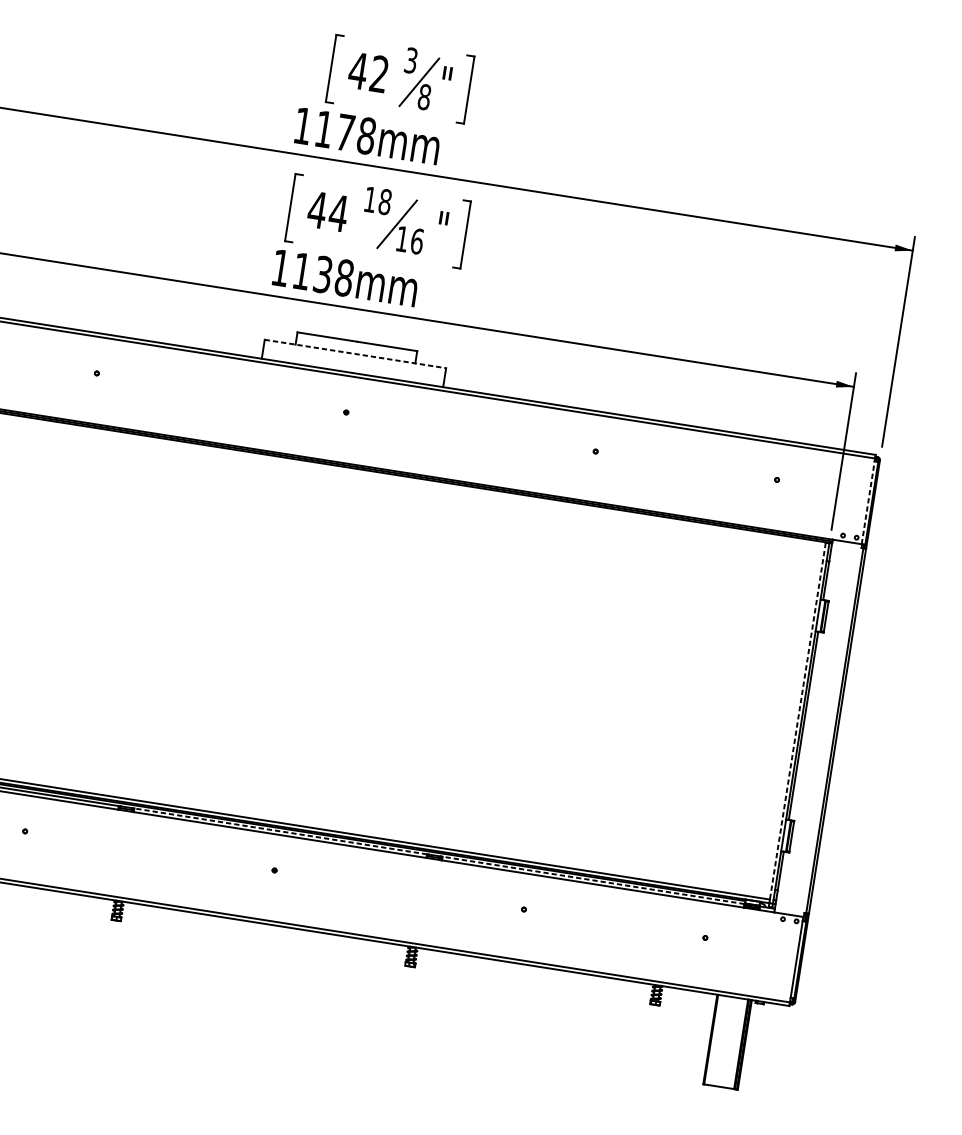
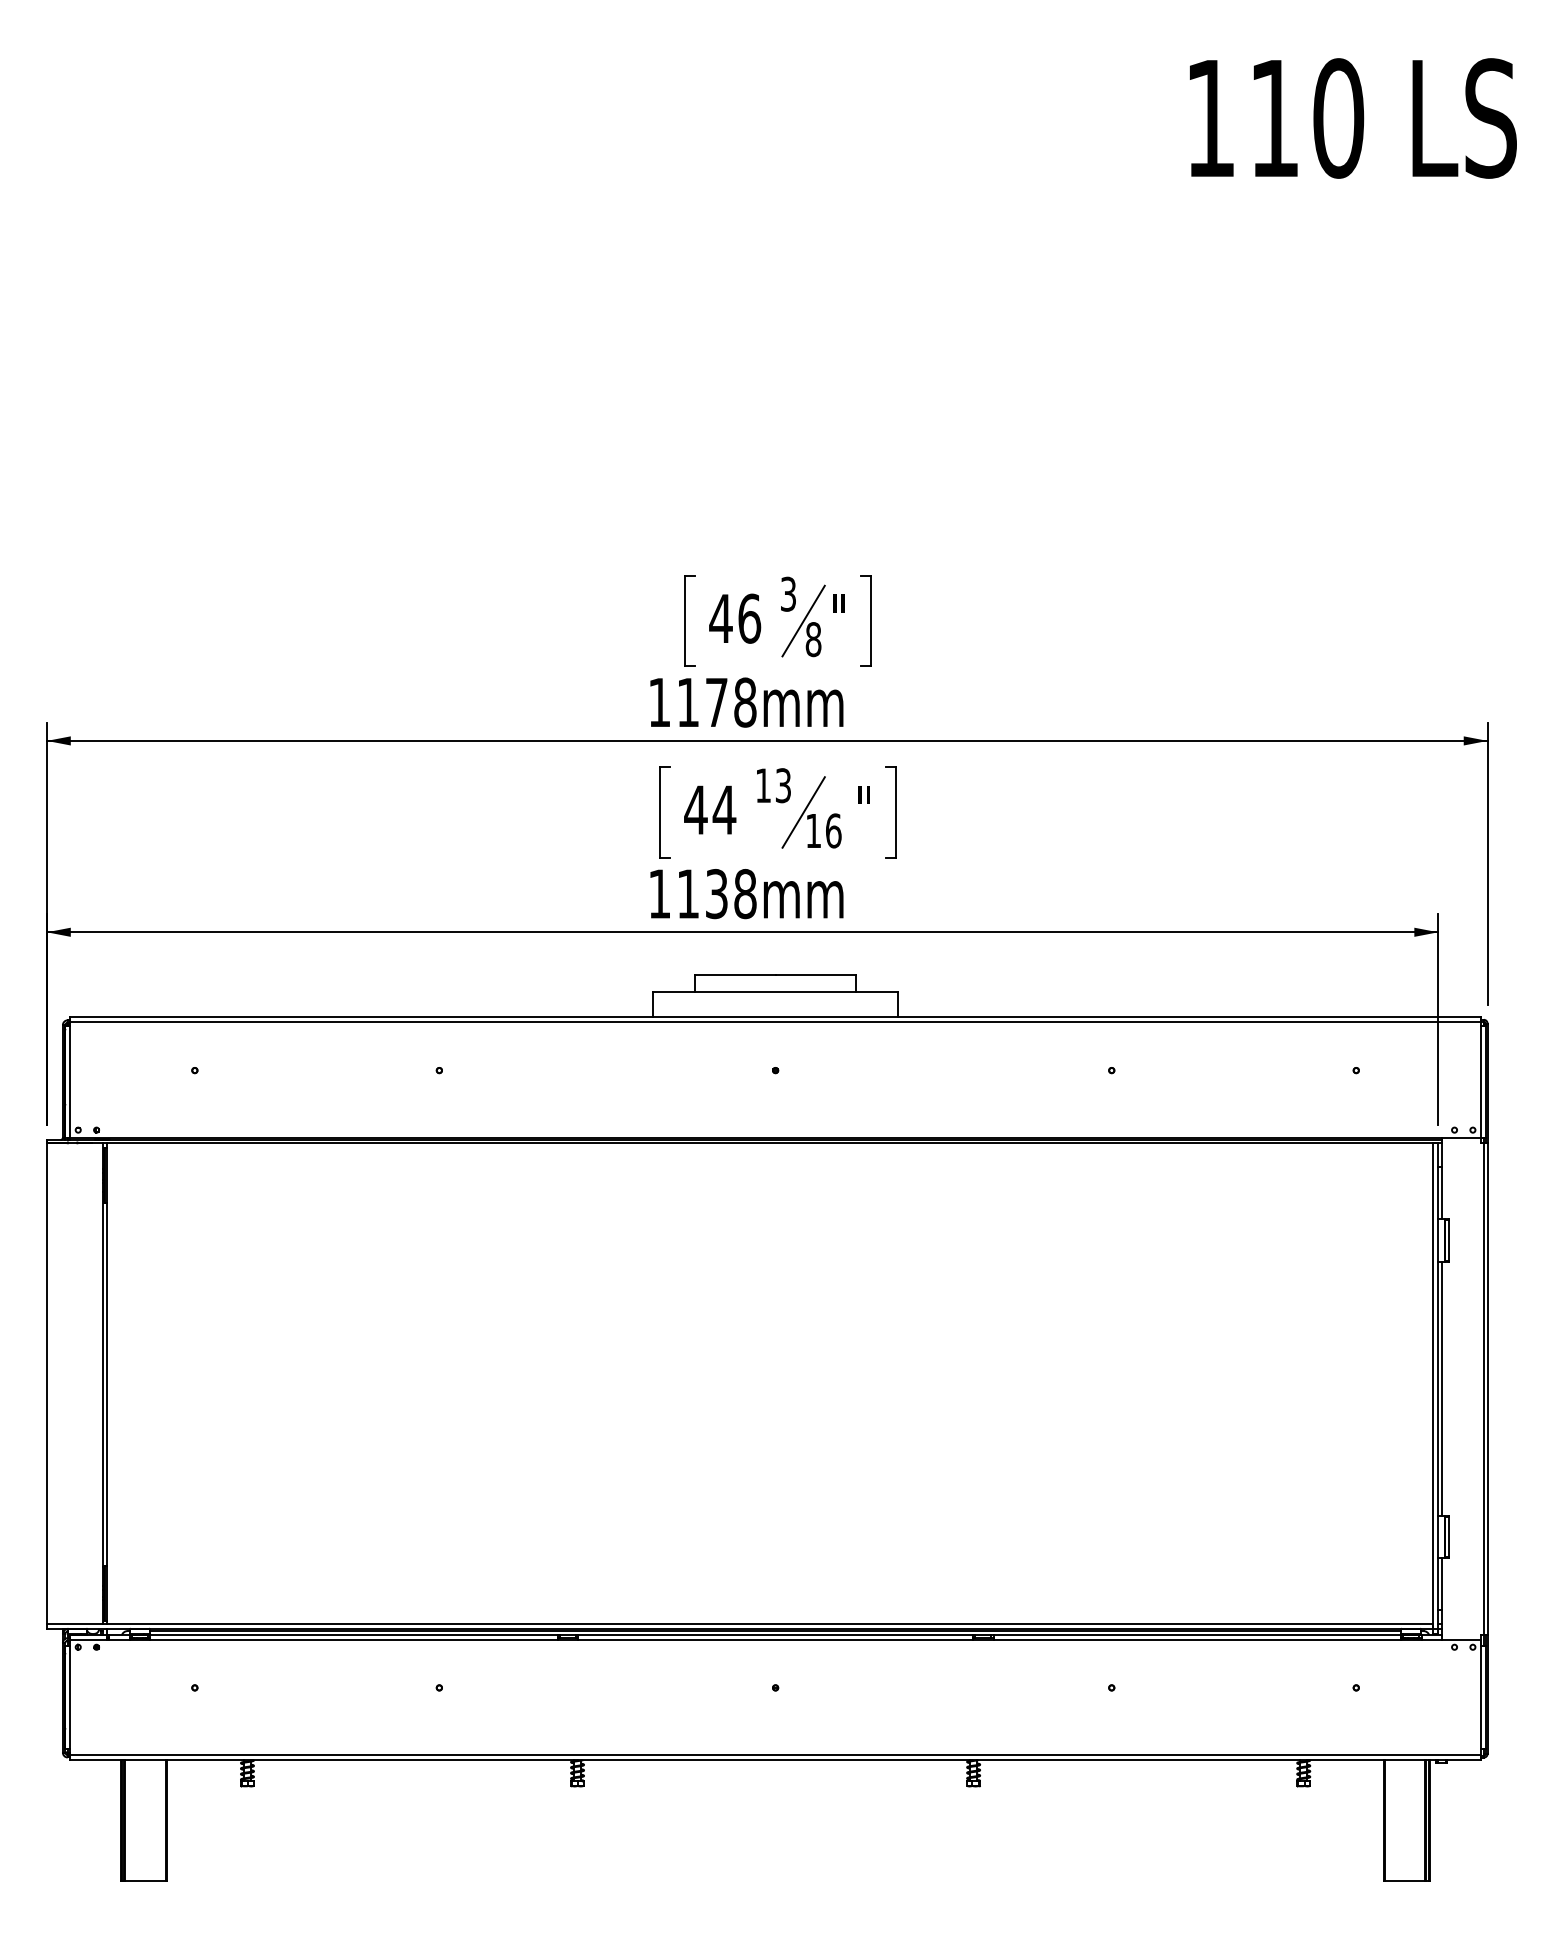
text: (379, 74) -> (749, 618), 42 -> 46
text: (385, 201) -> (783, 785), 18 -> 13
line: (356, 353) -> (776, 991), dashed -> solid
line: (867, 502) -> (1480, 1081), dashed -> solid
line: (797, 723) -> (1433, 1386), dashed -> solid
line: (280, 831) -> (775, 1635), dashed -> solid
line: (593, 880) -> (1197, 1635), dashed -> solid

